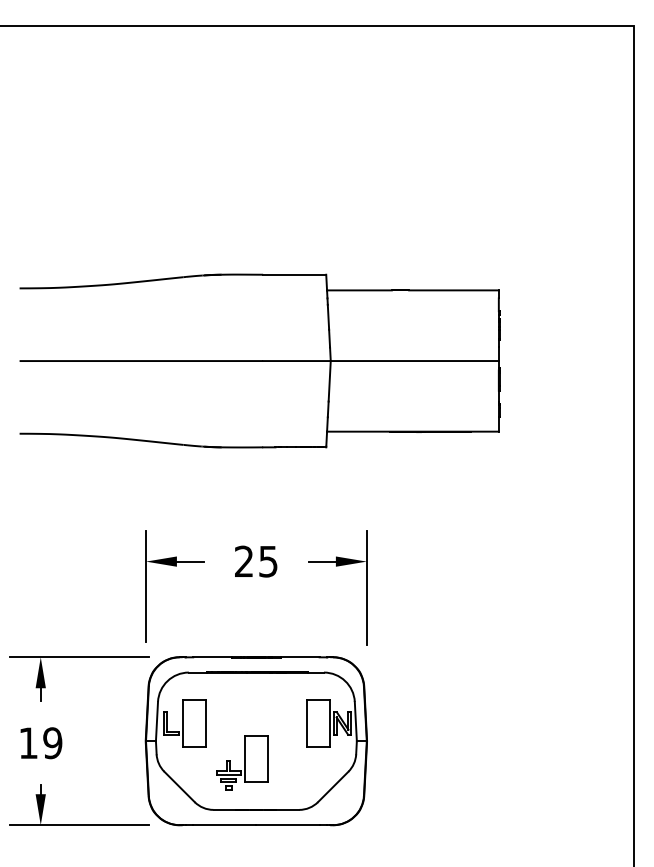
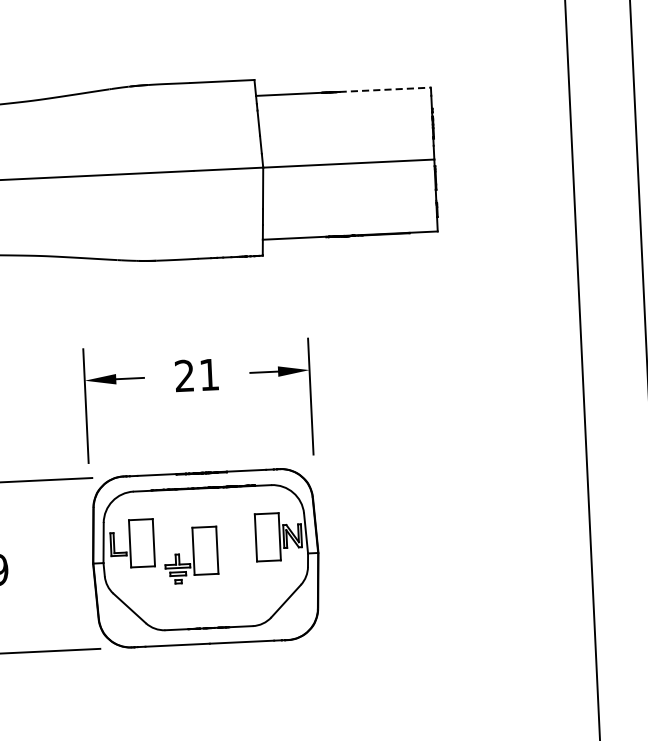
line: (453, 290) -> (384, 89), solid -> dashed
text: (268, 561) -> (209, 374), 25 -> 21
part: (242, 762) -> (191, 555), moved

